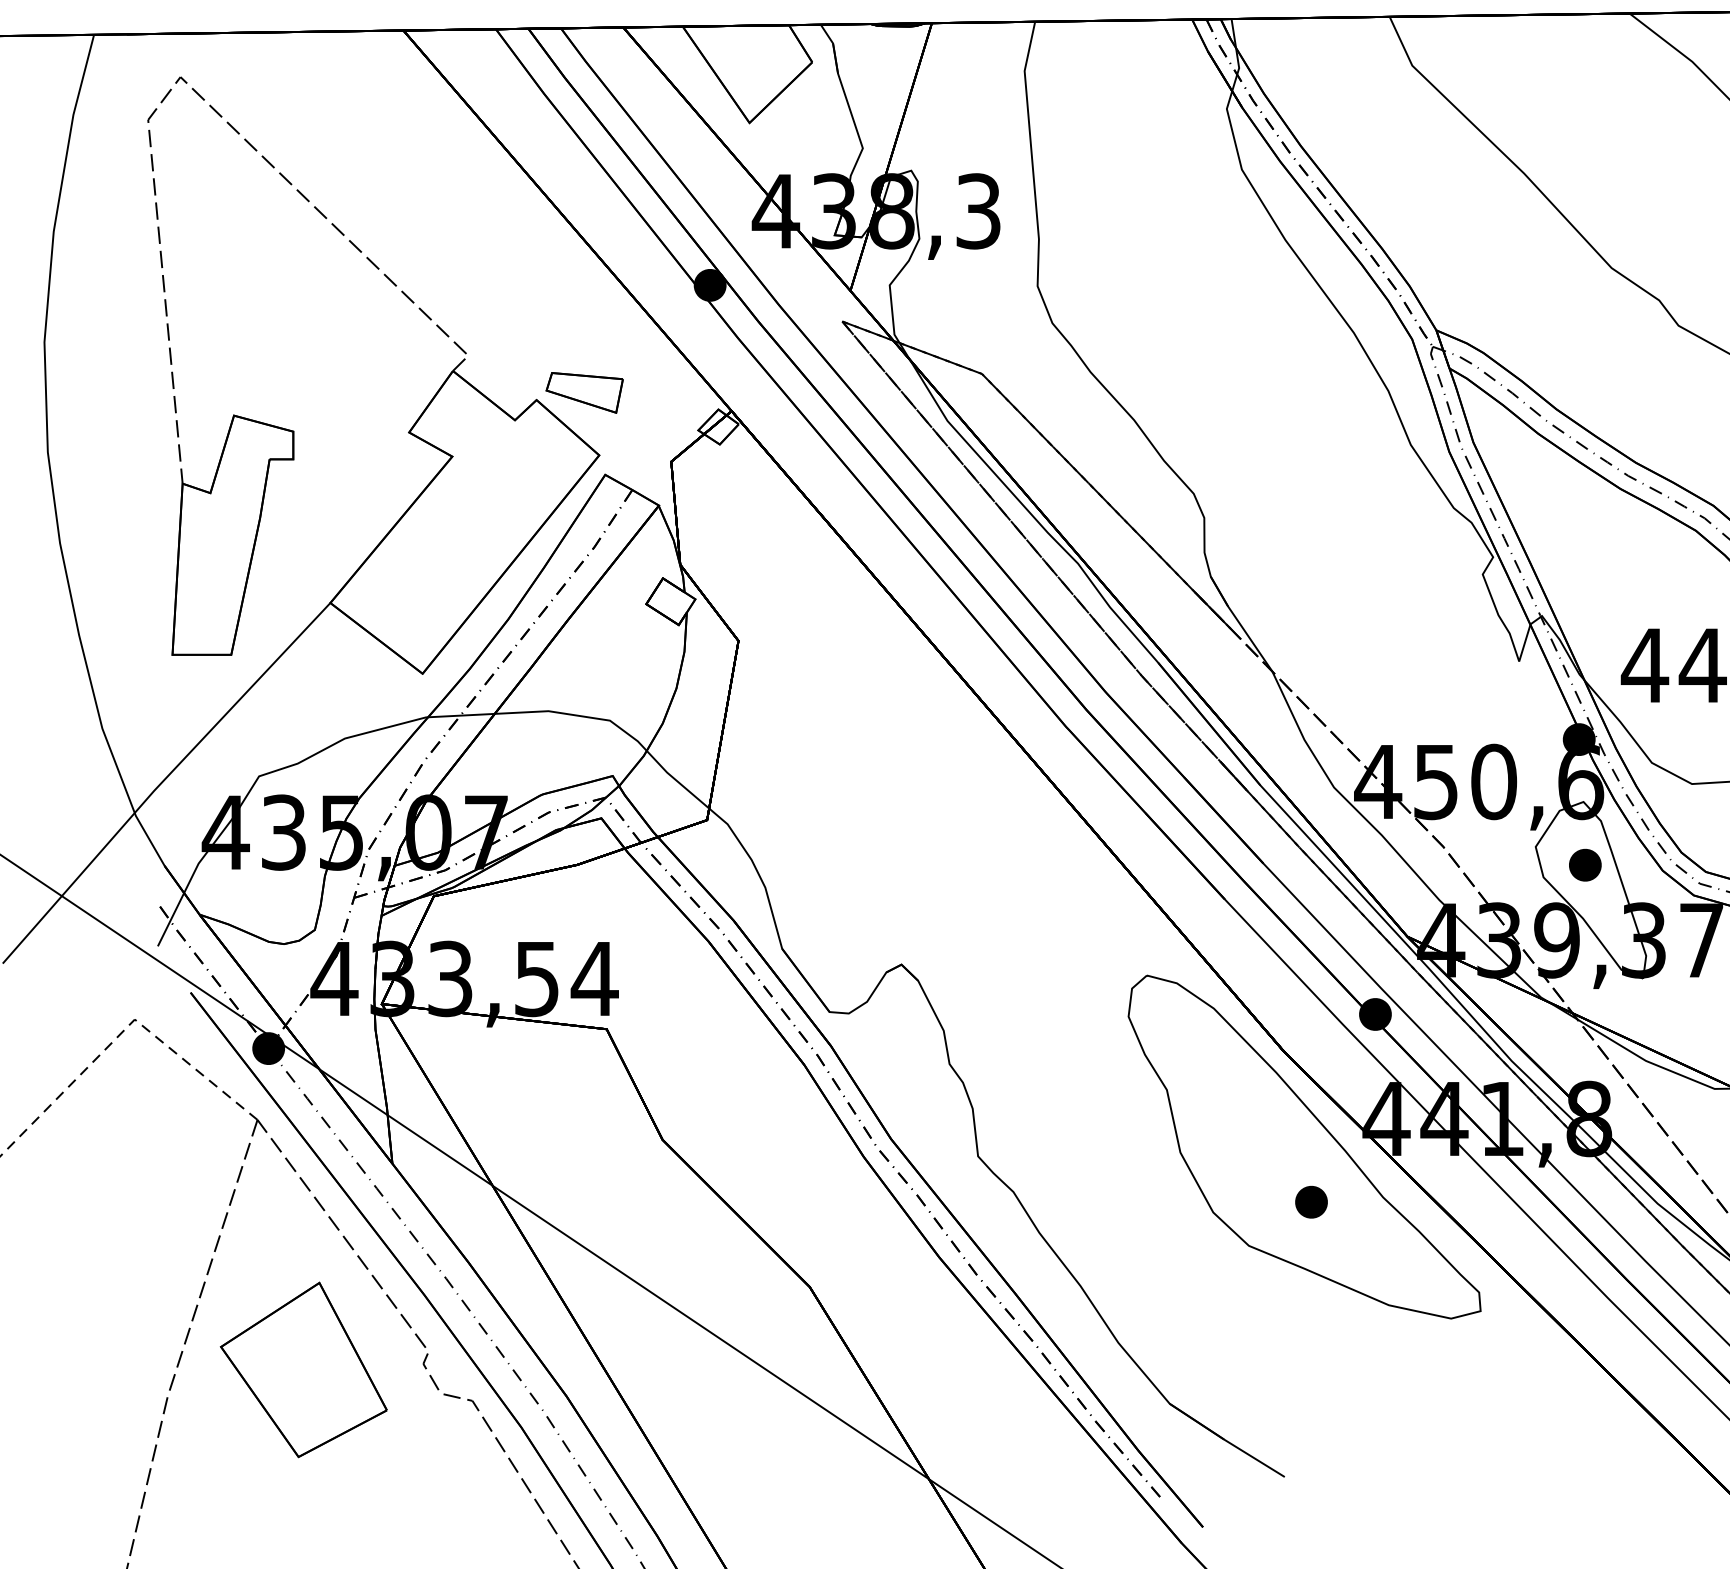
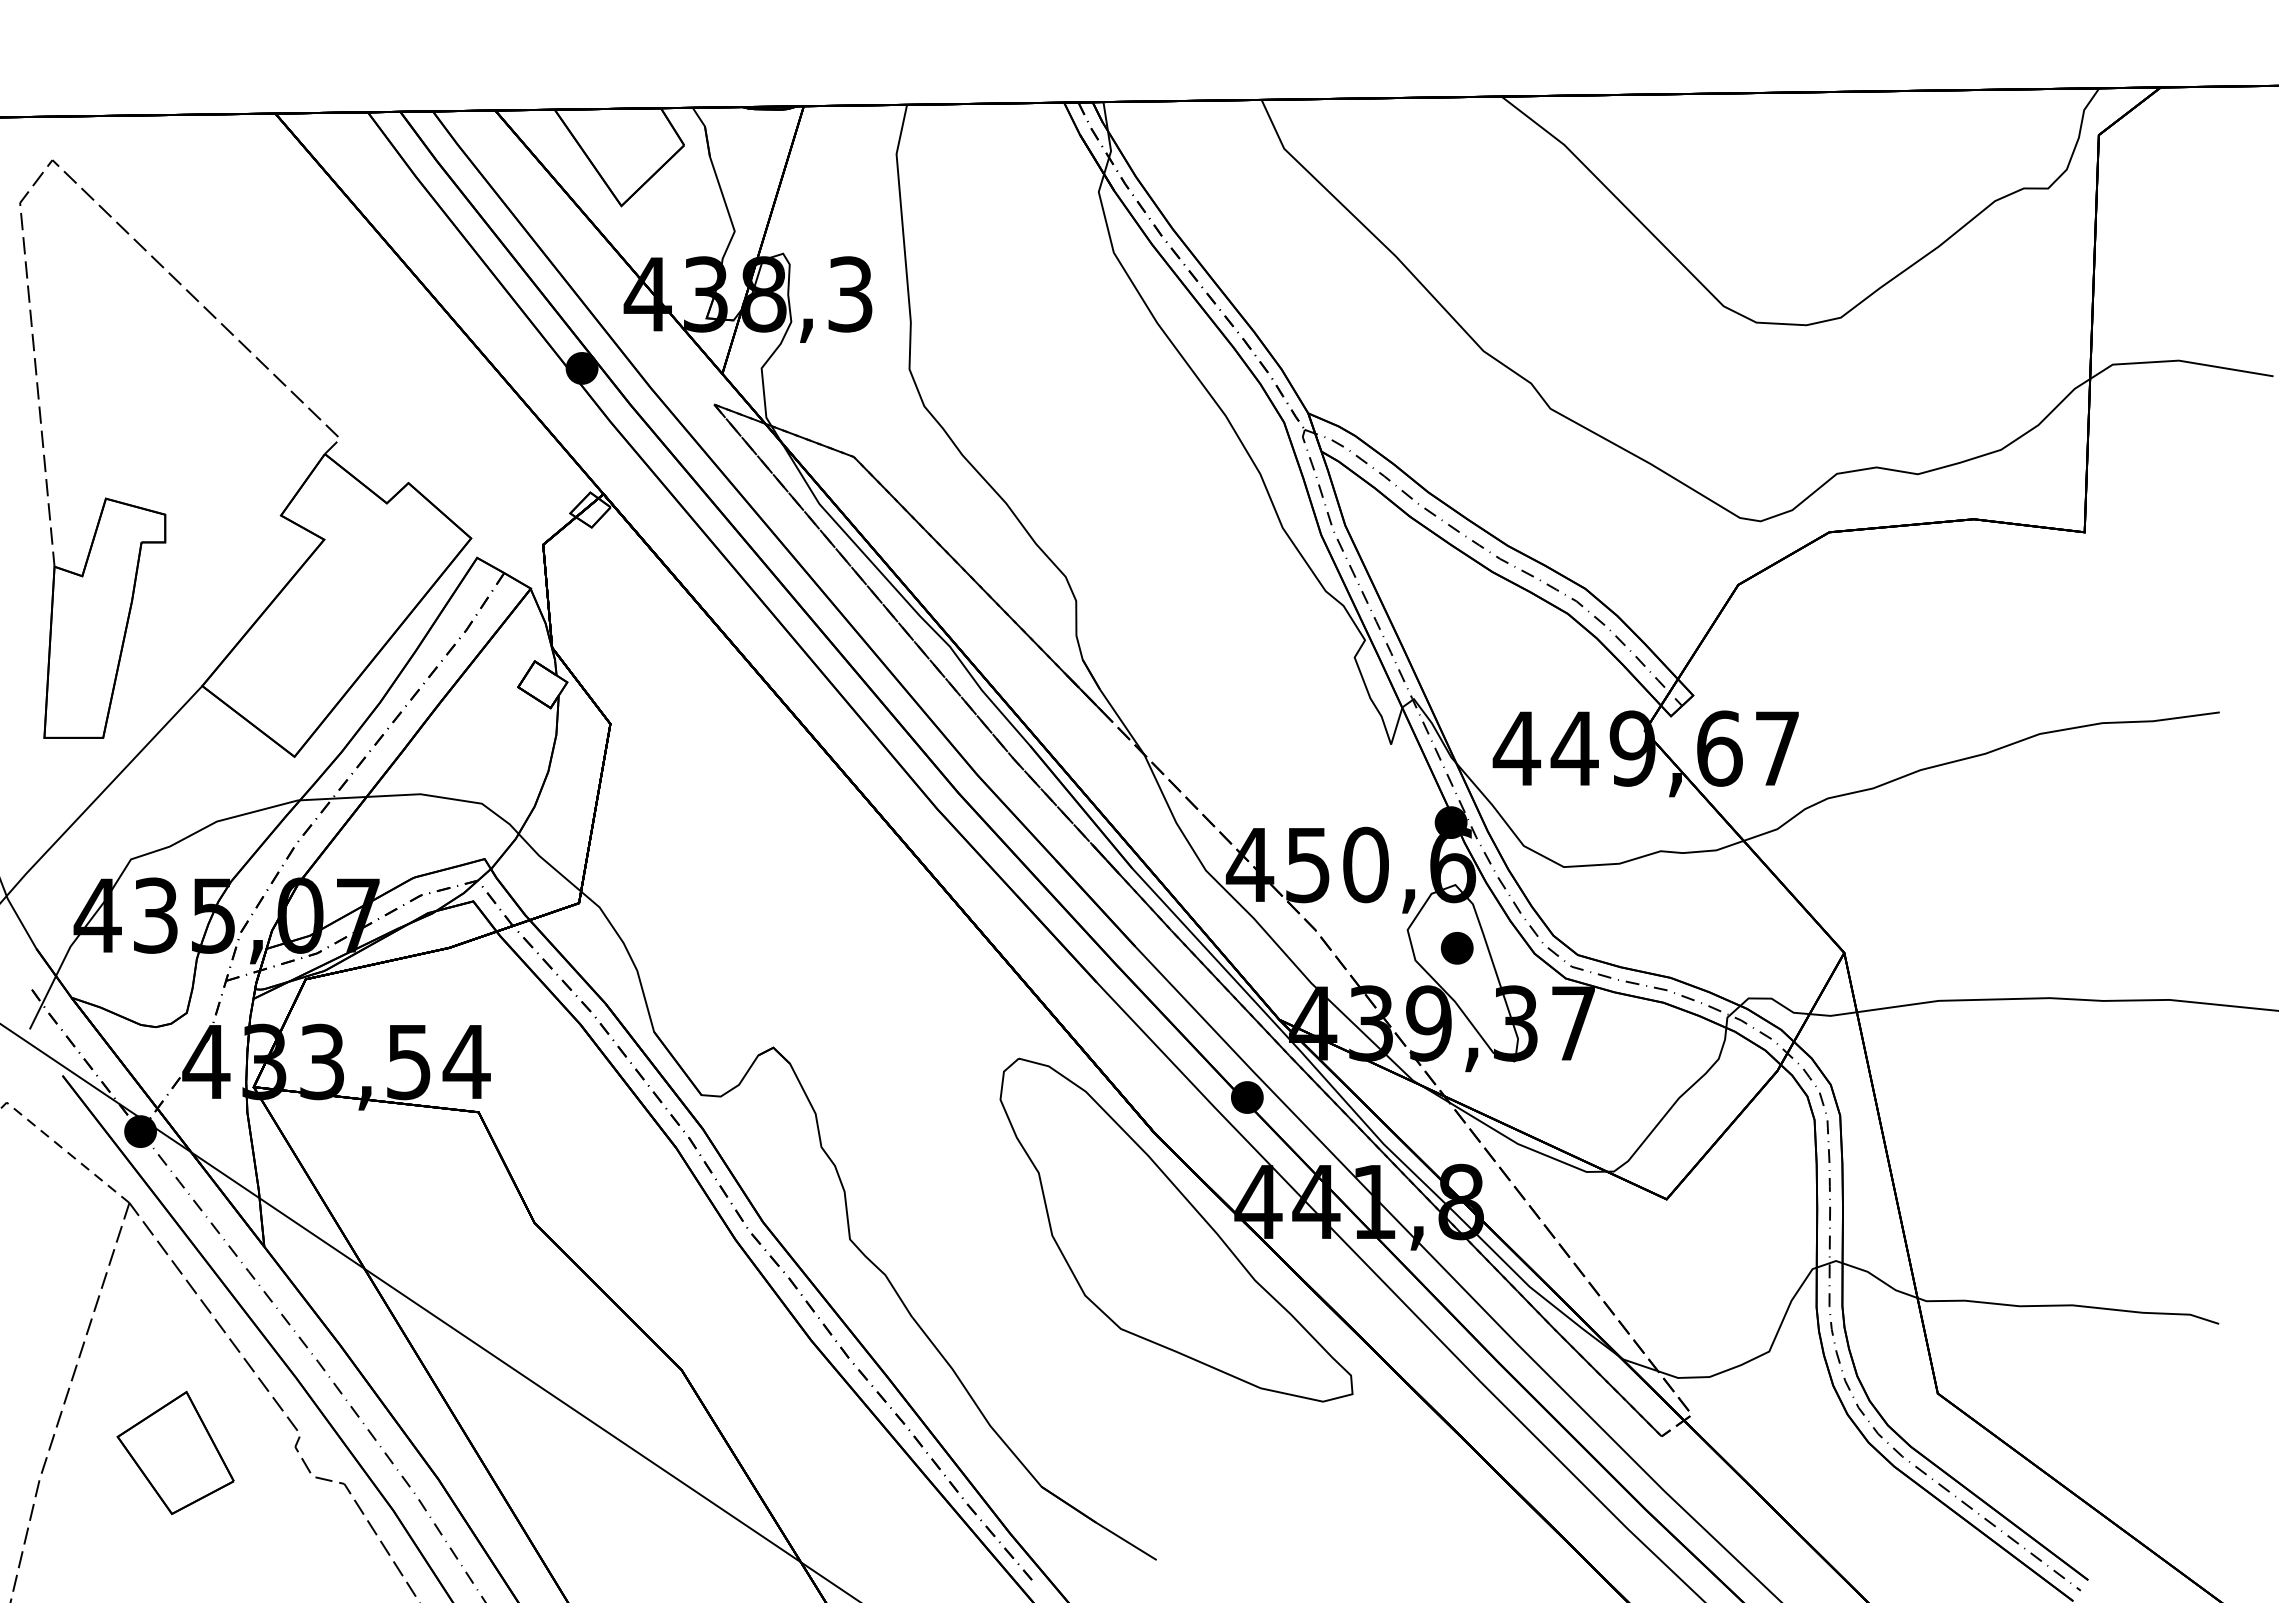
part: (584, 392) -> (456, 475), removed
part: (1311, 1202) -> (1183, 1285), removed
part: (303, 1369) -> (175, 1452), size x0.7

